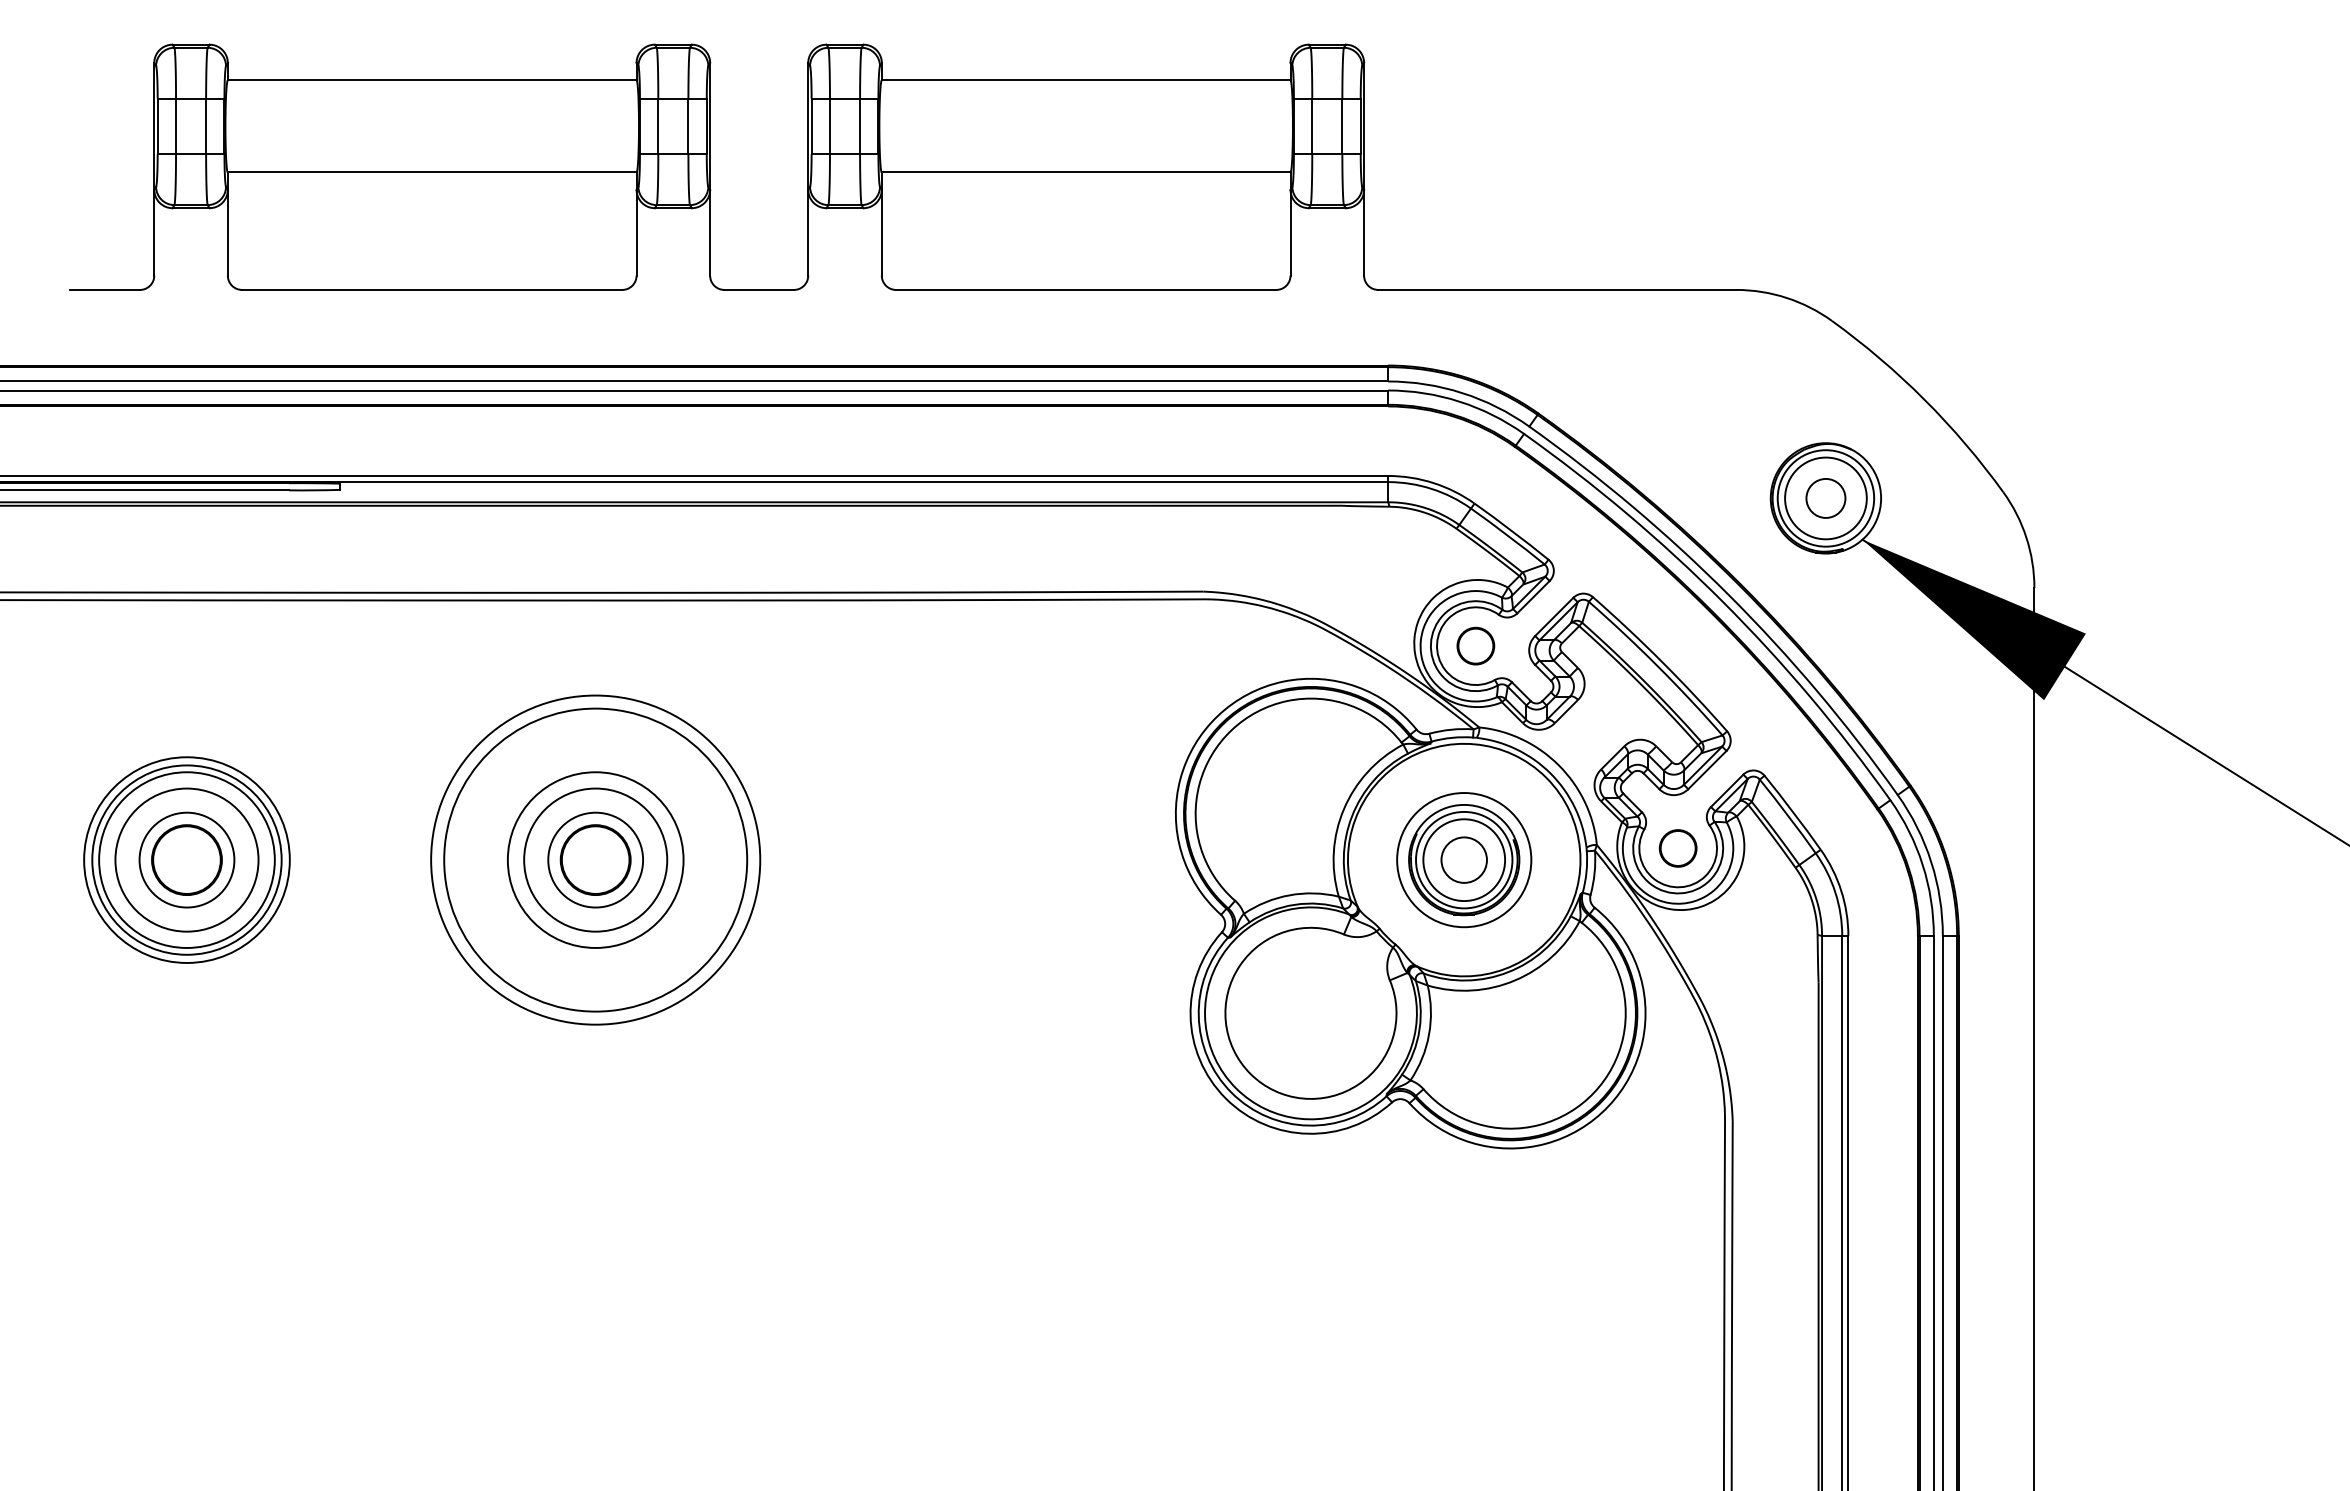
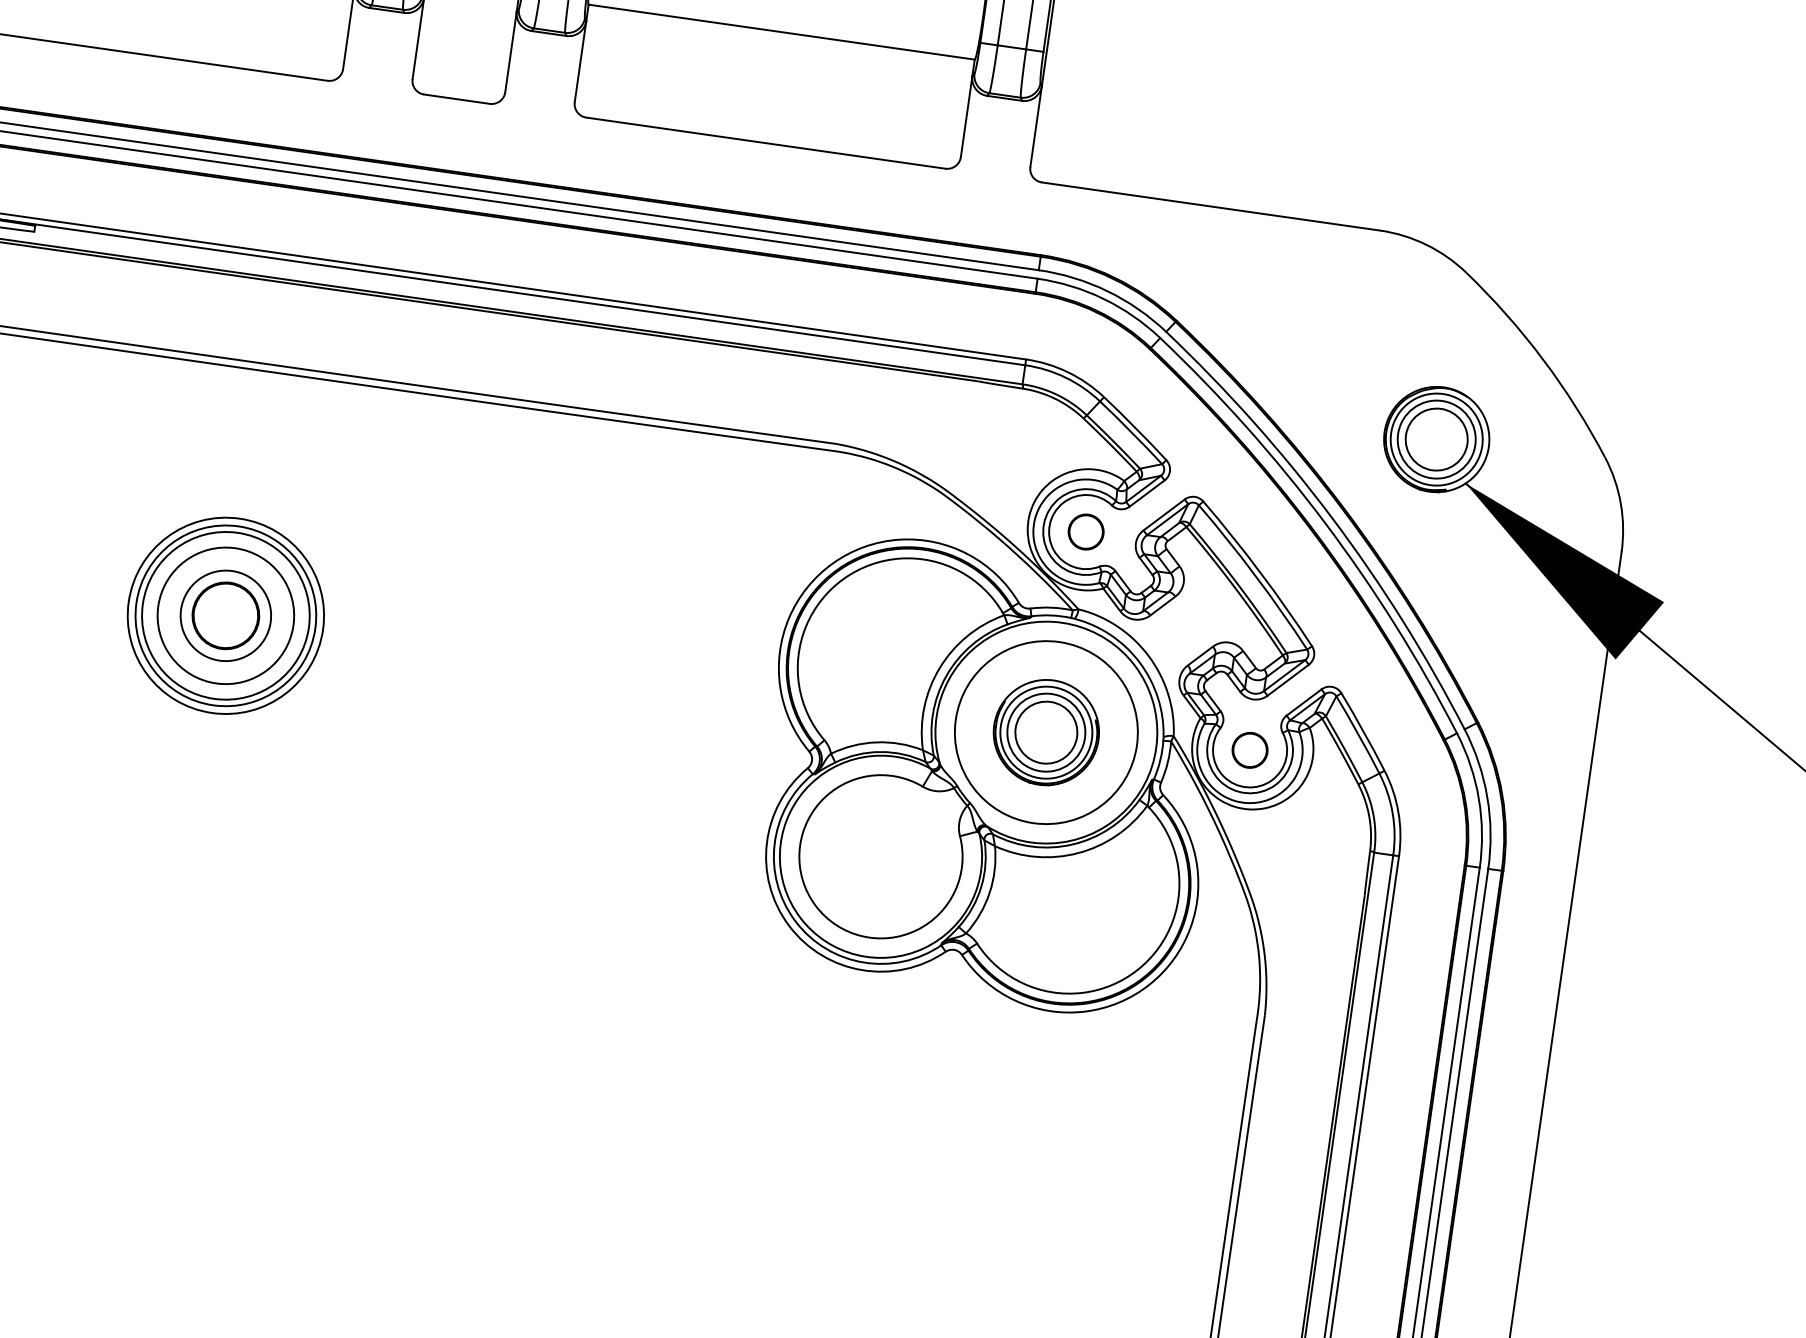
circle: (1825, 497) -> (1436, 438), size x1.67
circle: (595, 859) -> (225, 615), size x0.62
circle: (595, 859) -> (225, 615), size x0.62
circle: (1463, 859) -> (1045, 731), size x1.43
circle: (1464, 859) -> (1046, 732), size x1.43

